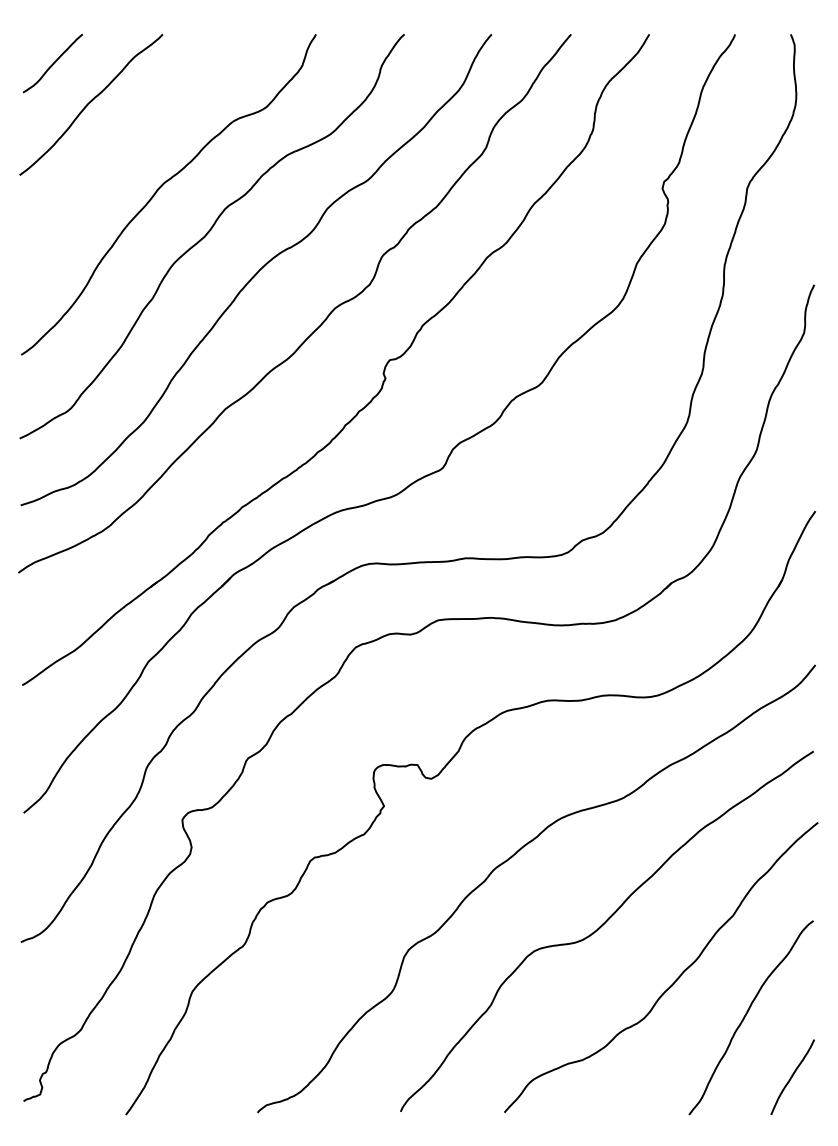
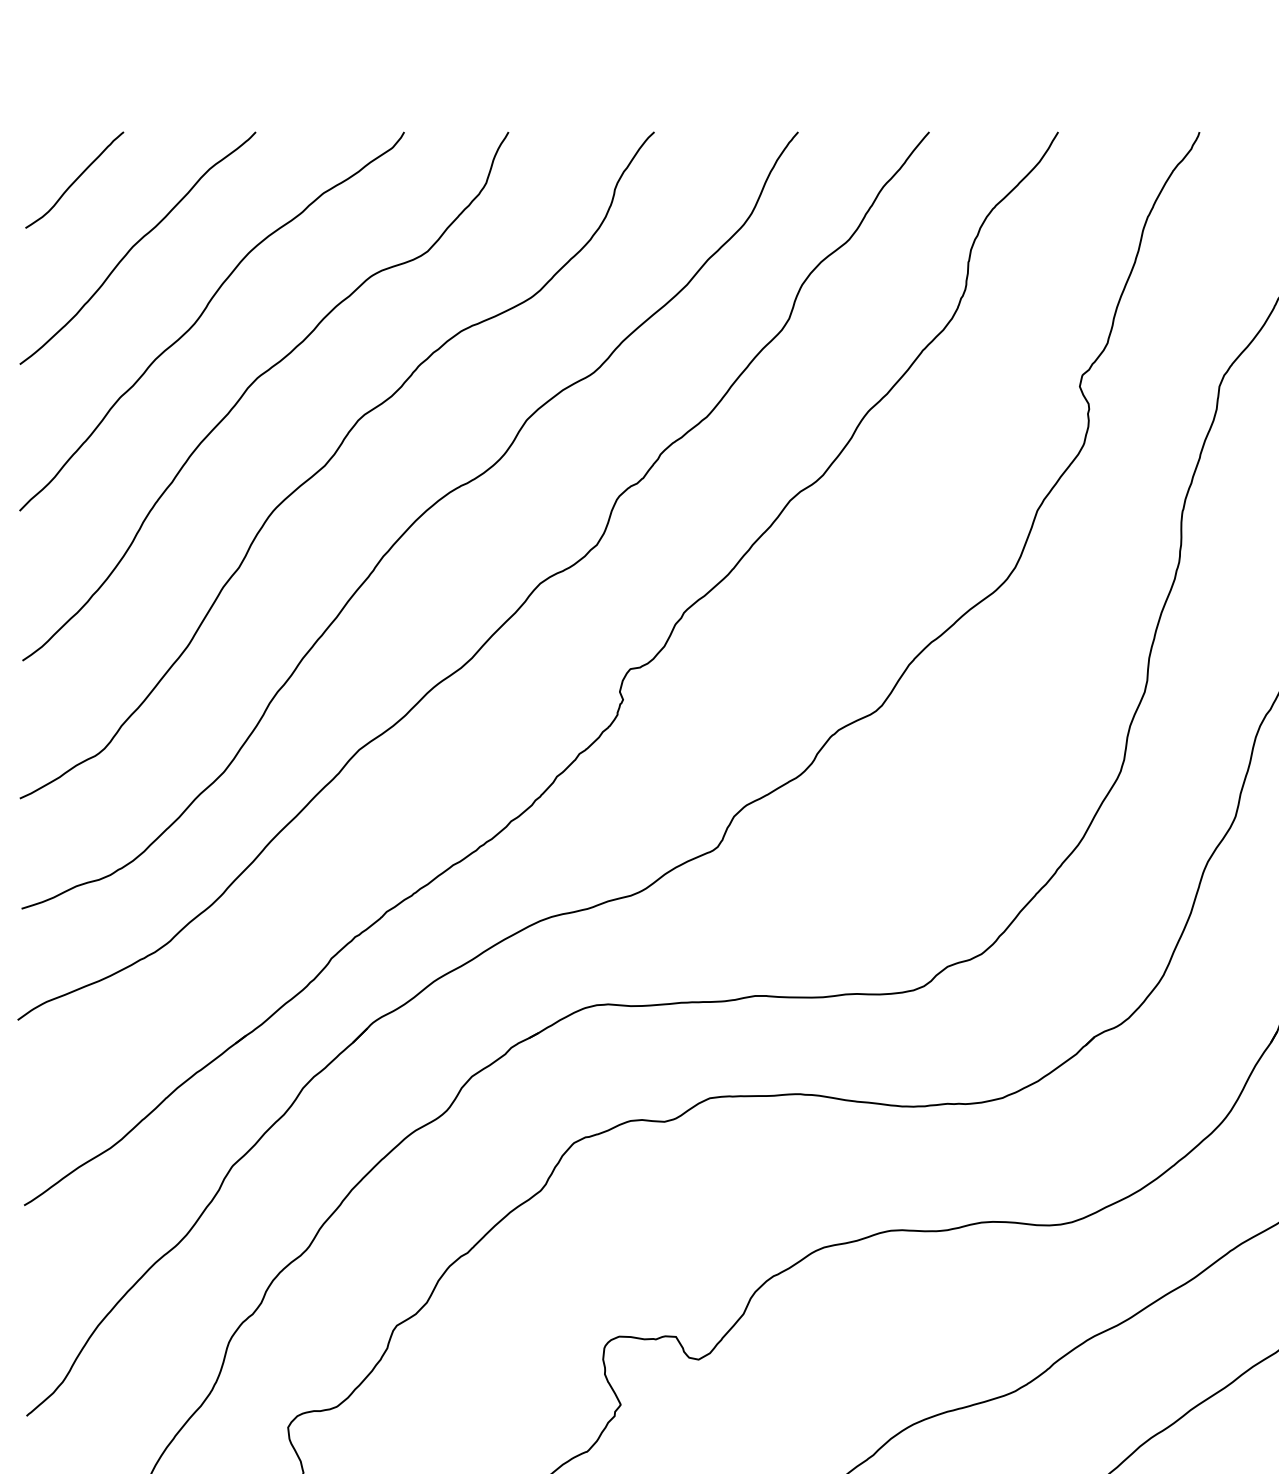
curve: (131, 144) -> (204, 313), added

